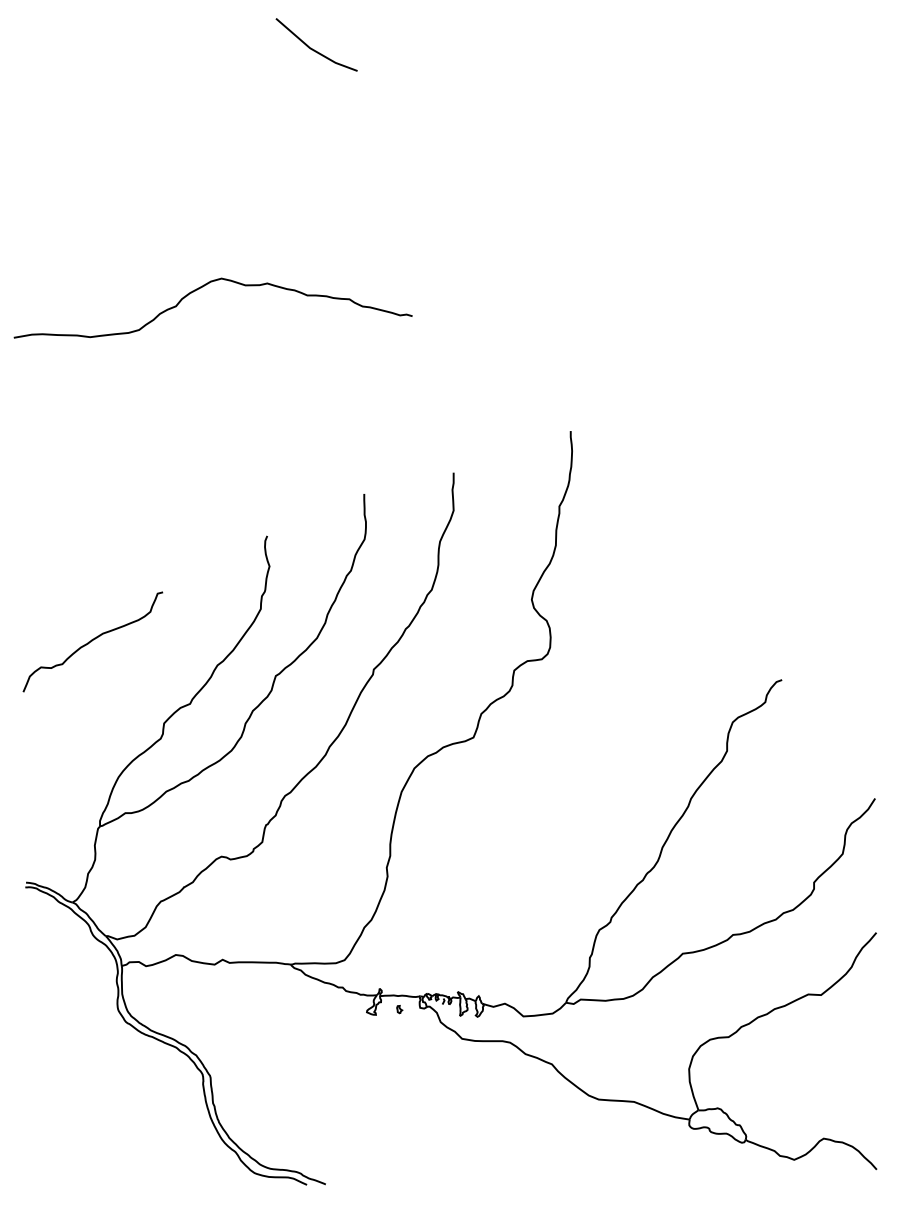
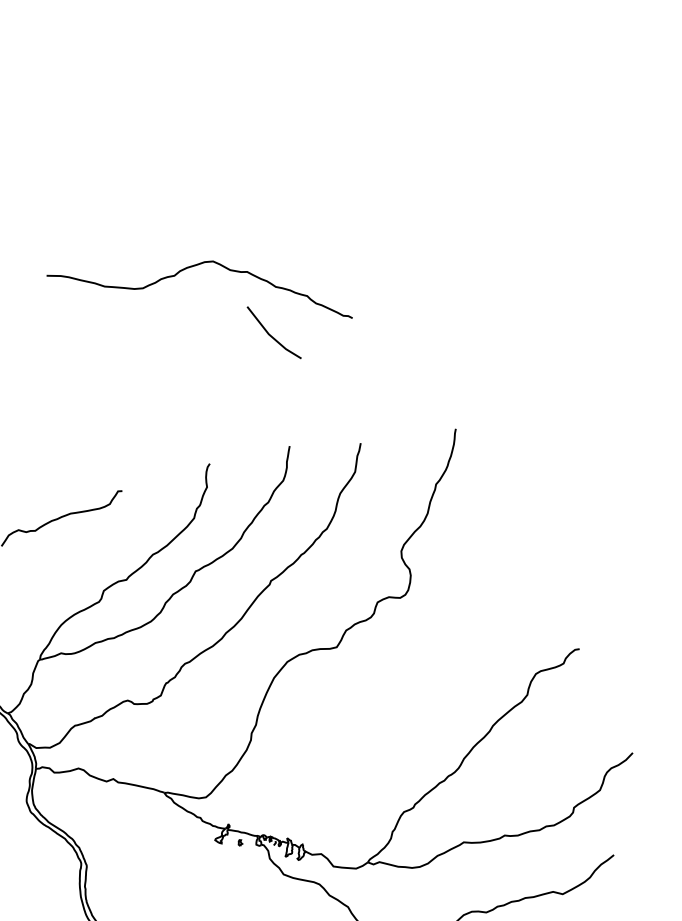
line: (314, 49) -> (271, 335), moved

